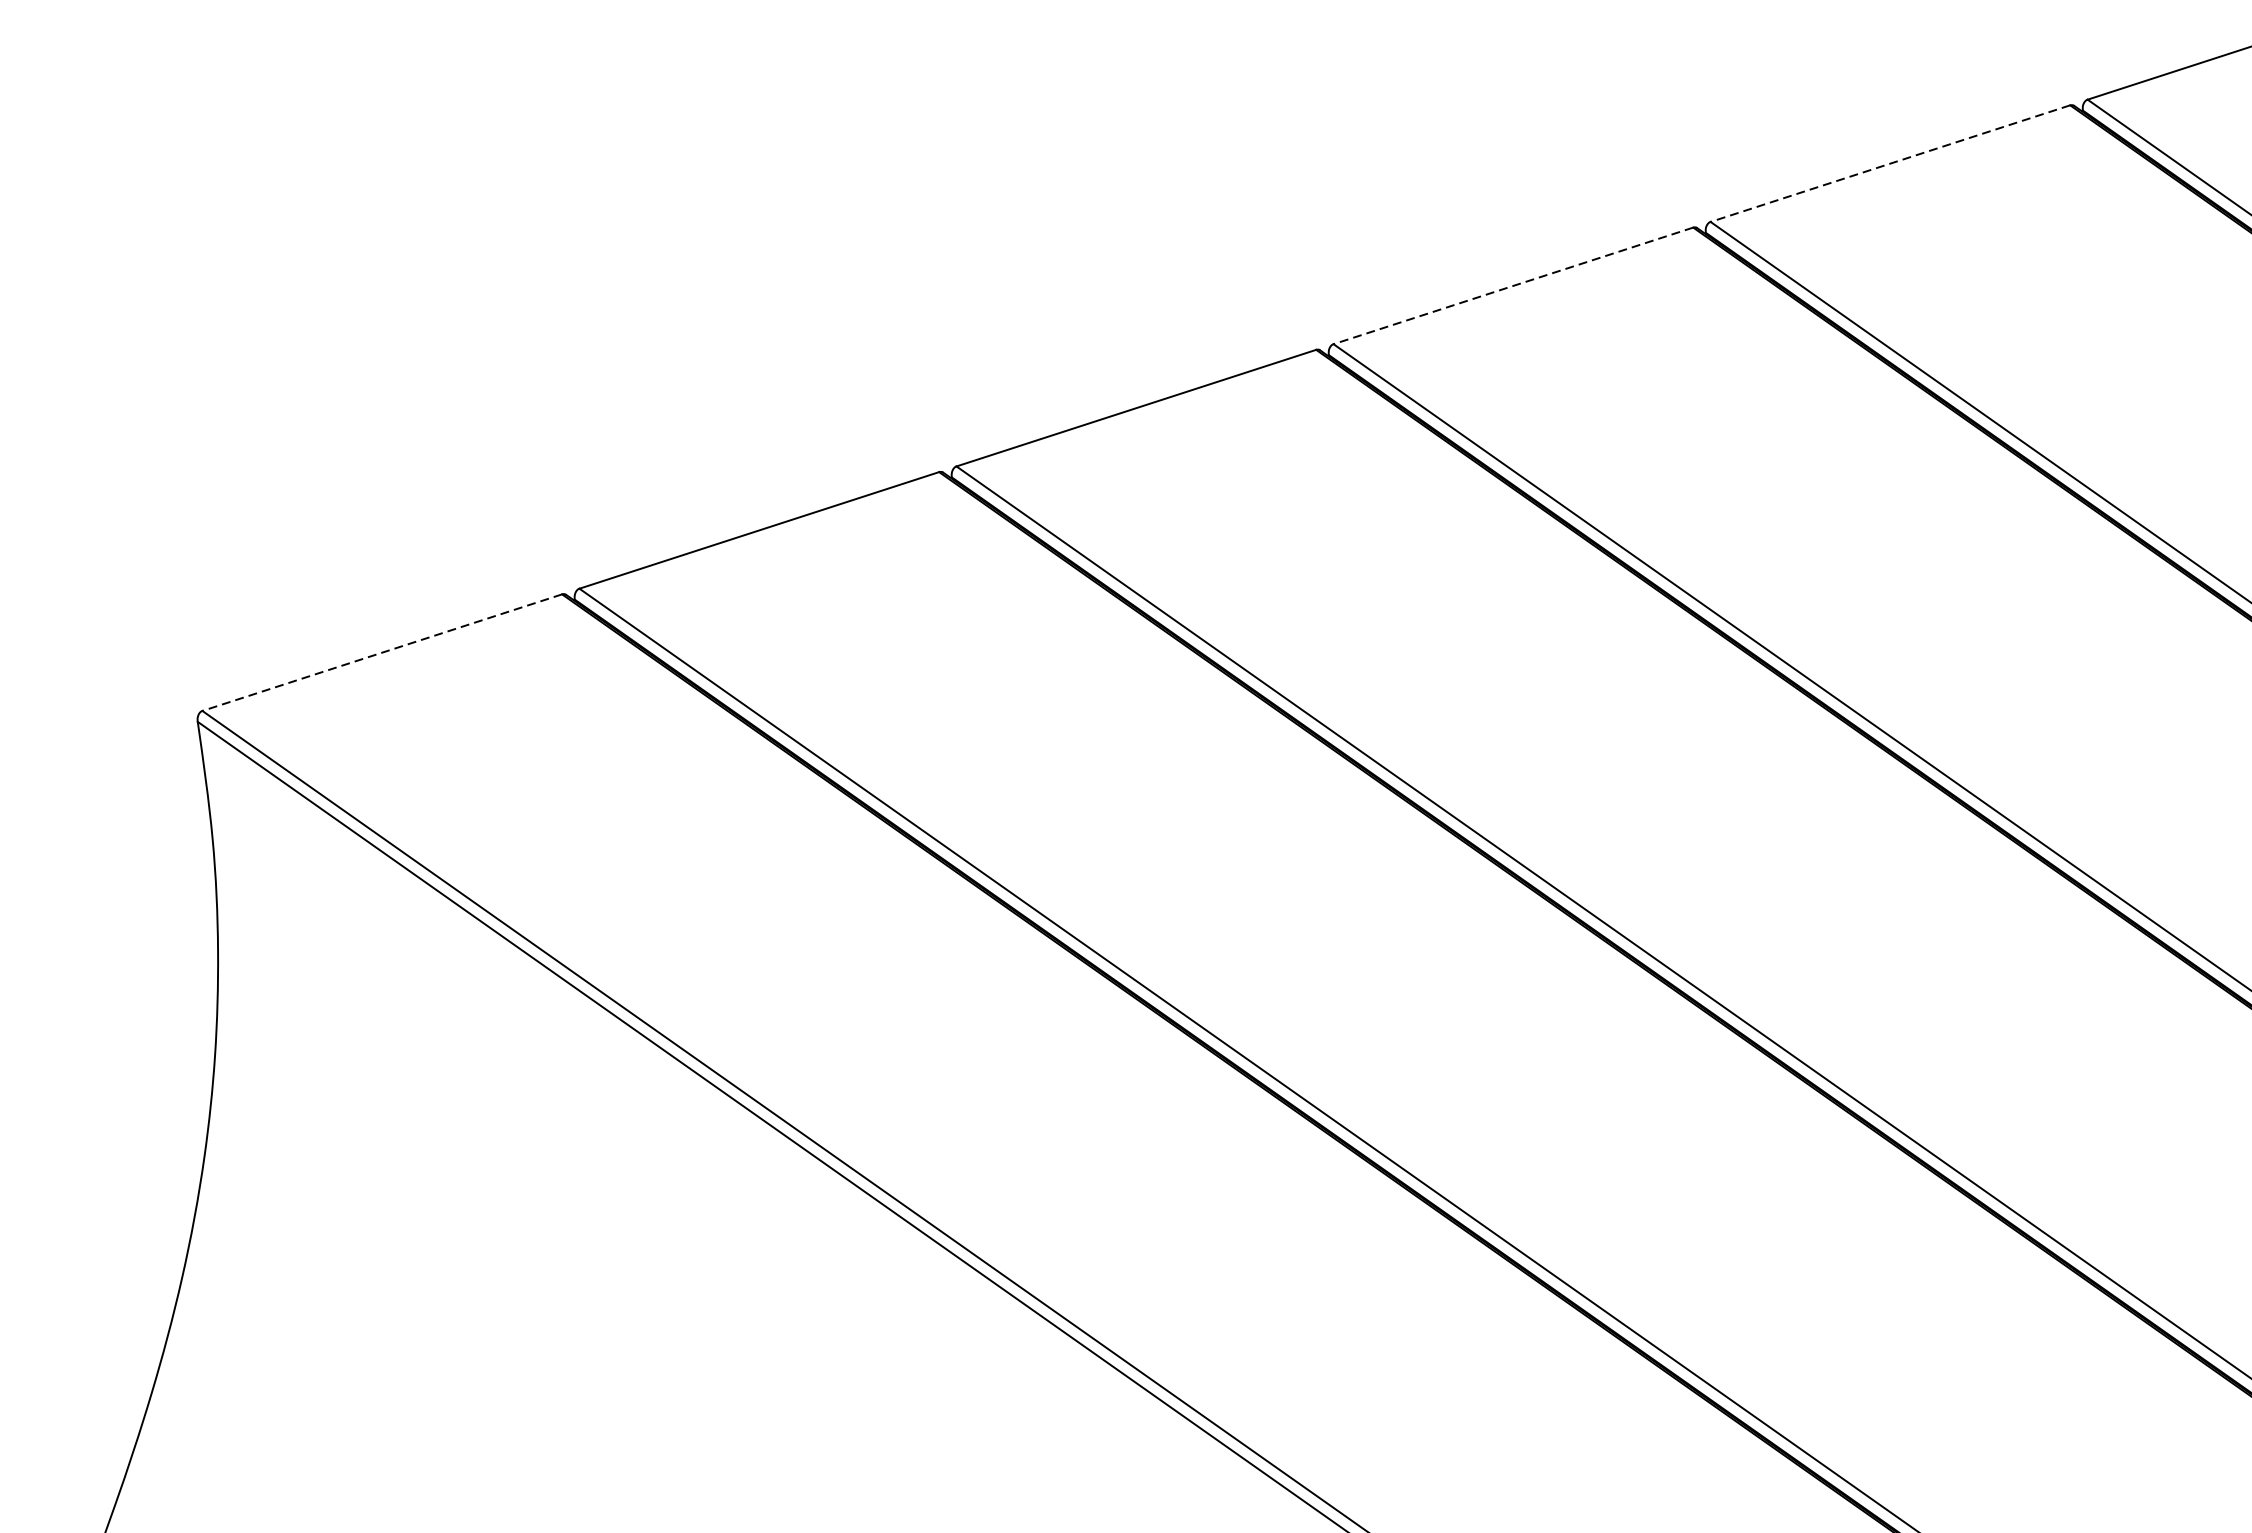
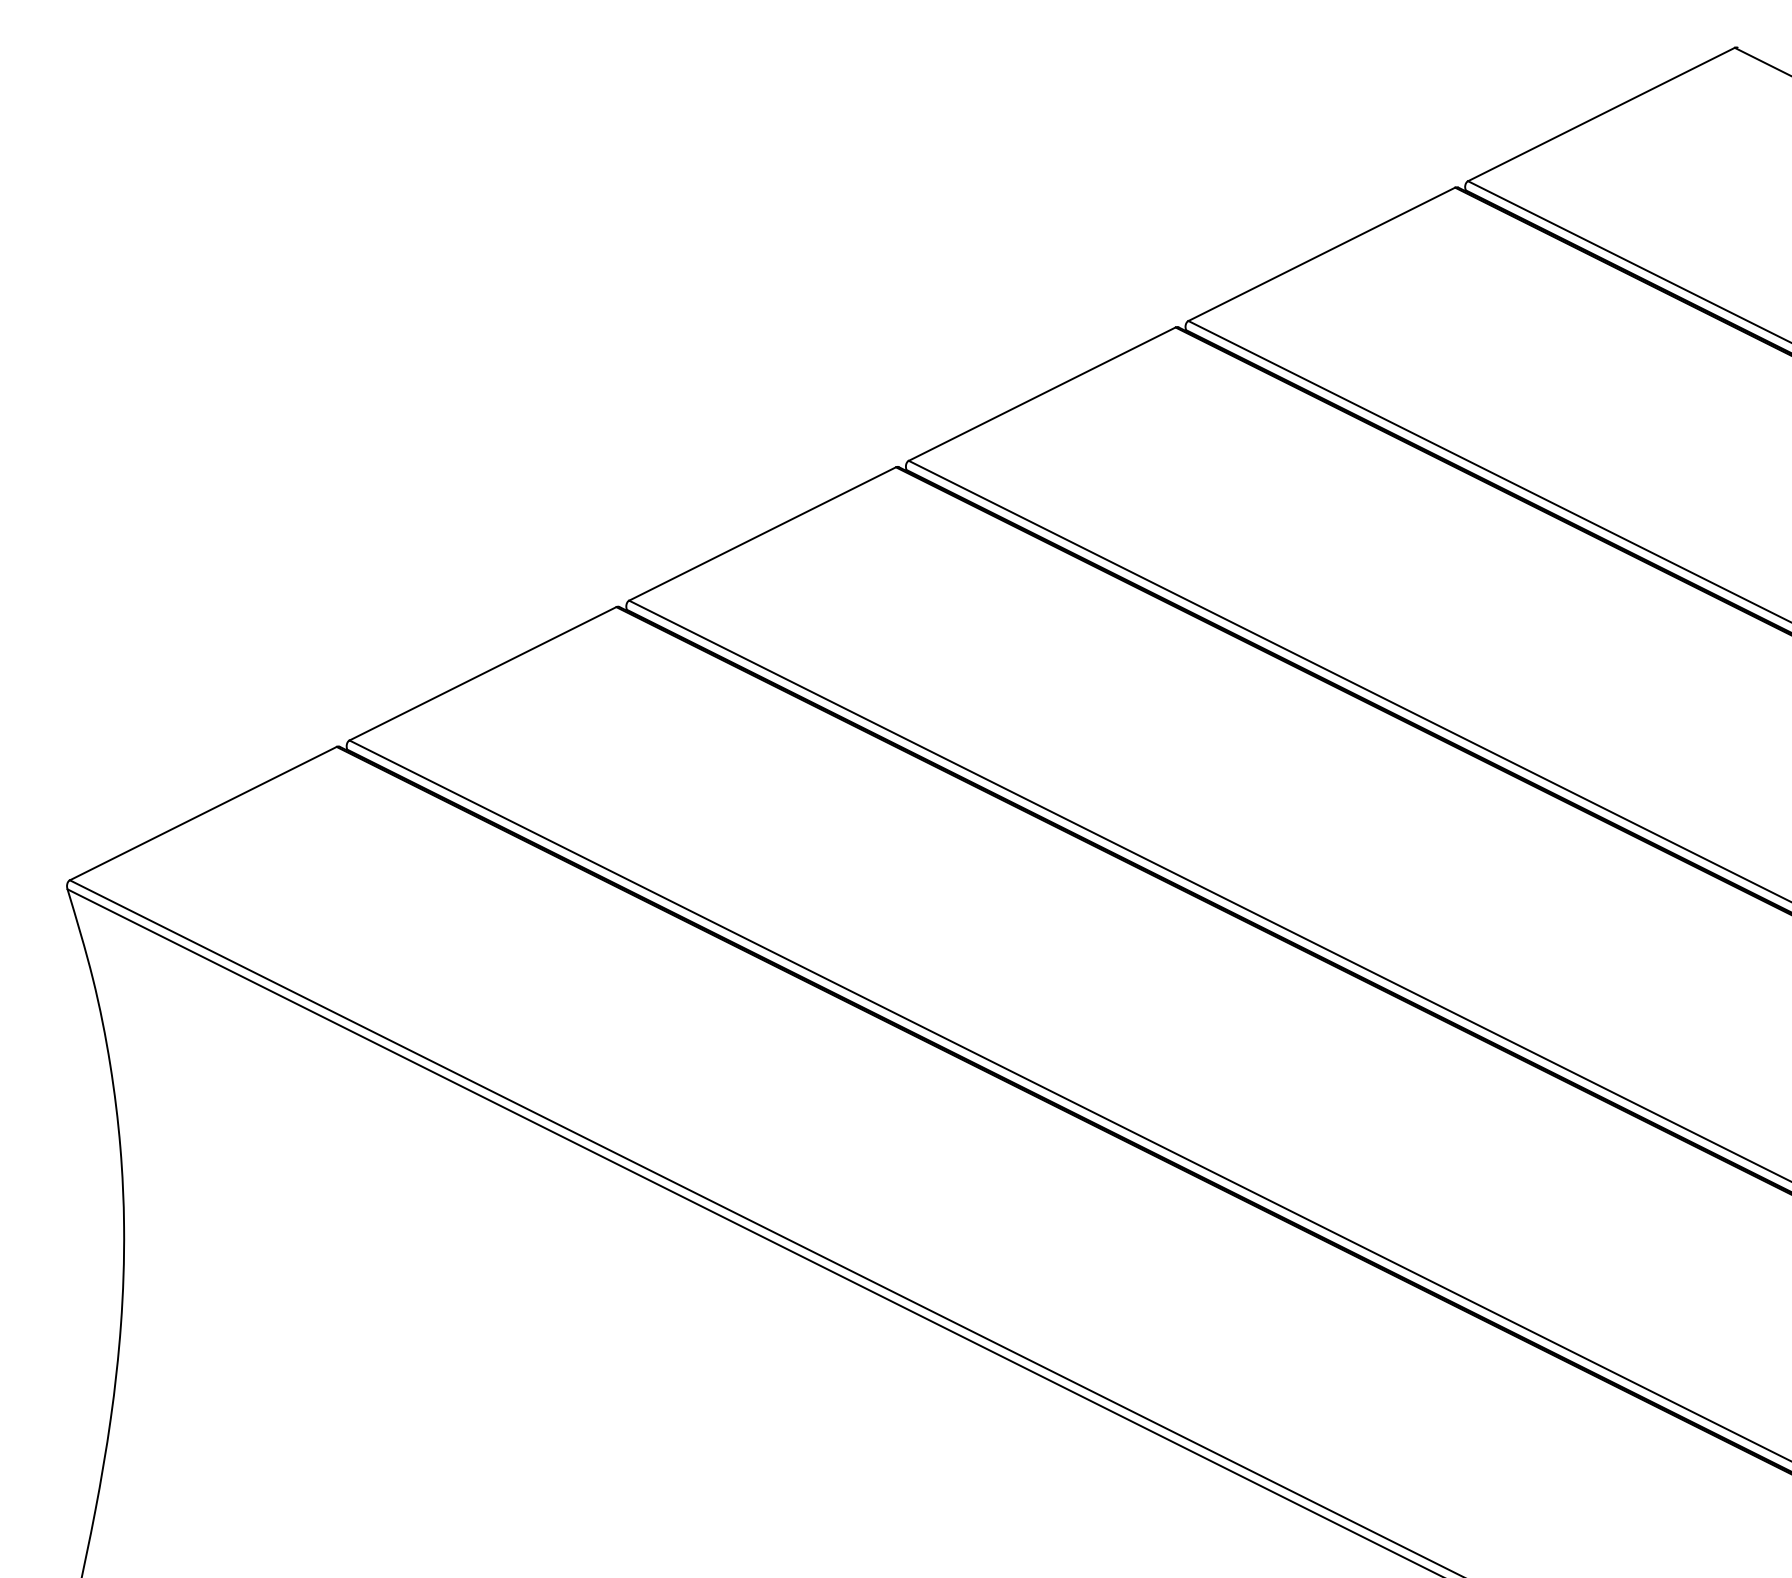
line: (1889, 163) -> (1321, 254), dashed -> solid
line: (1512, 286) -> (1041, 394), dashed -> solid
line: (381, 652) -> (202, 813), dashed -> solid

